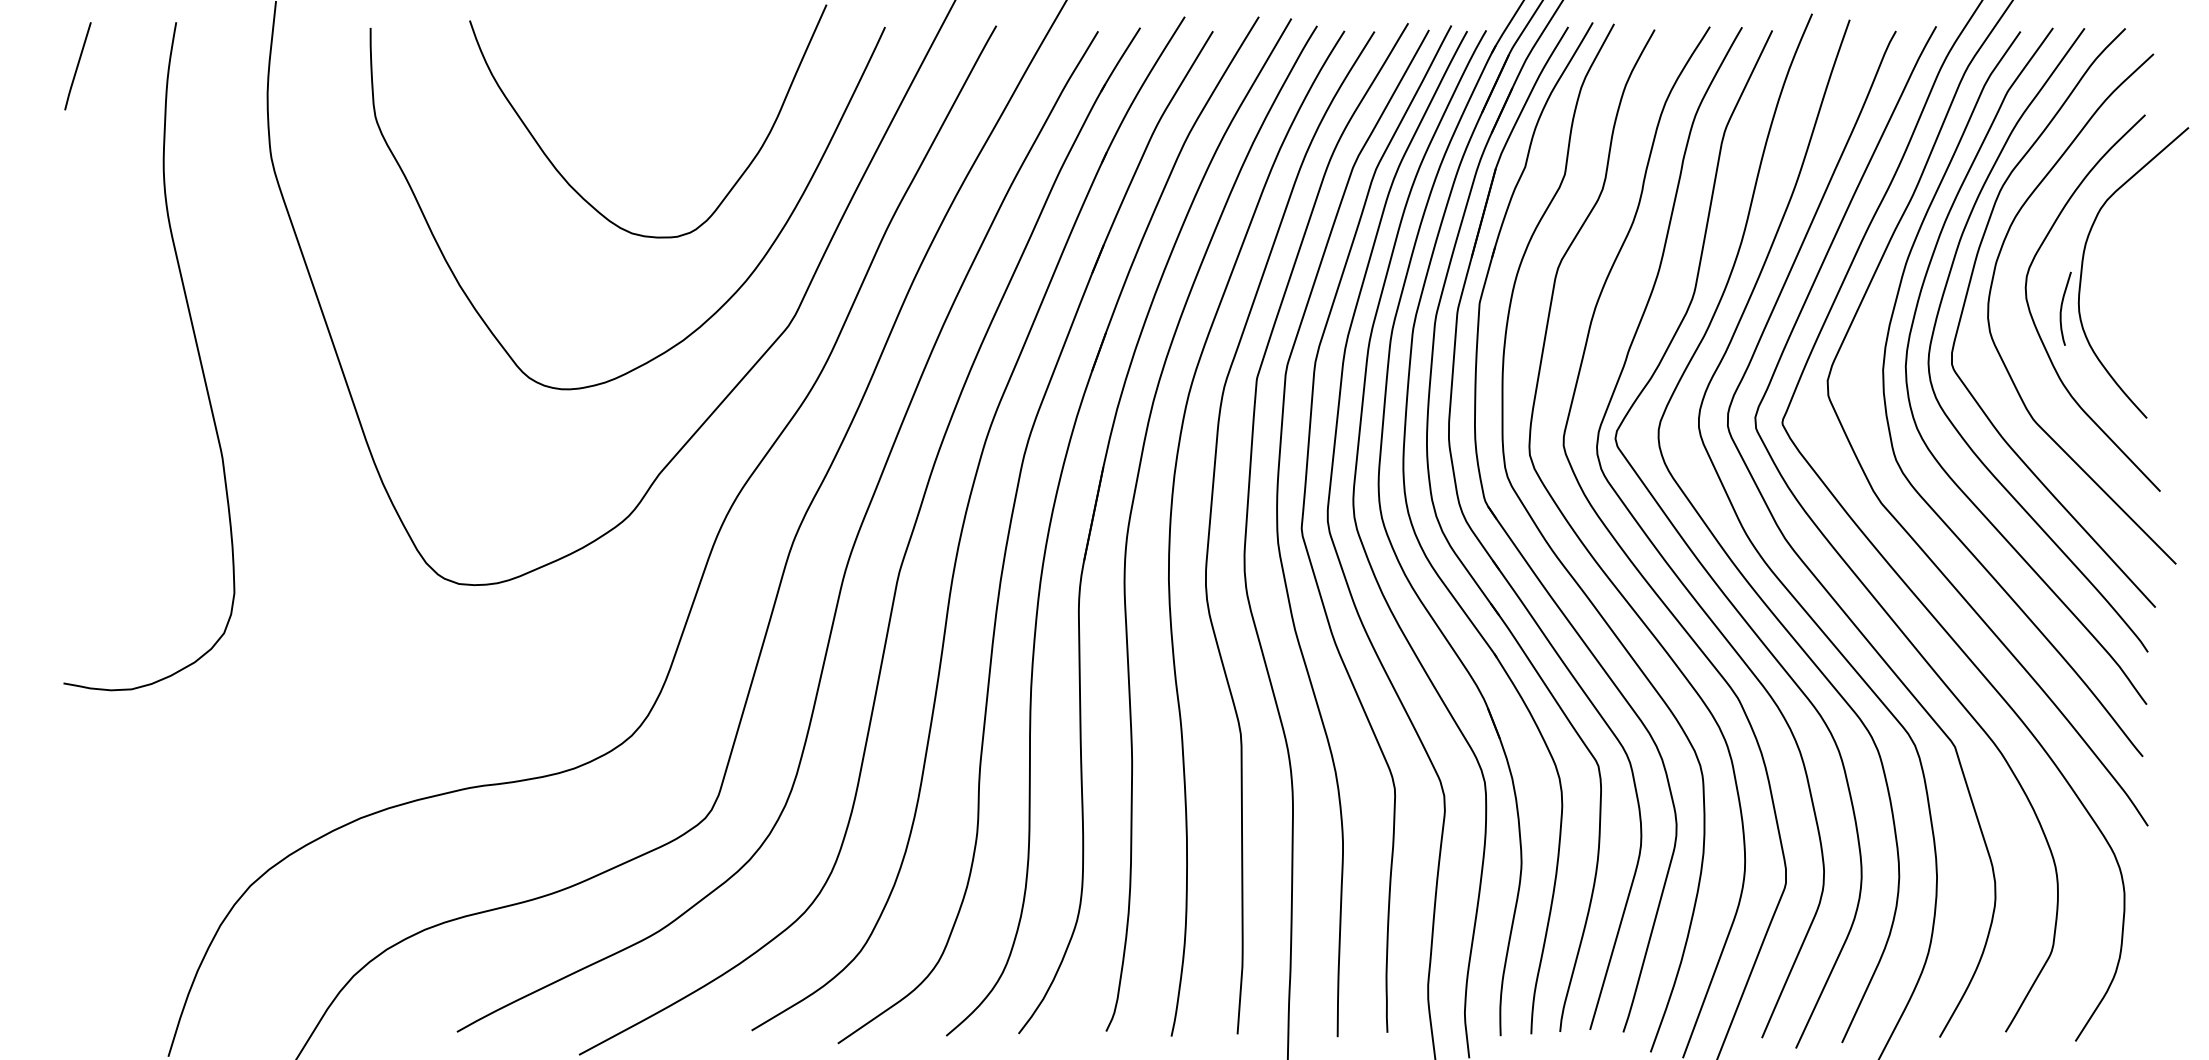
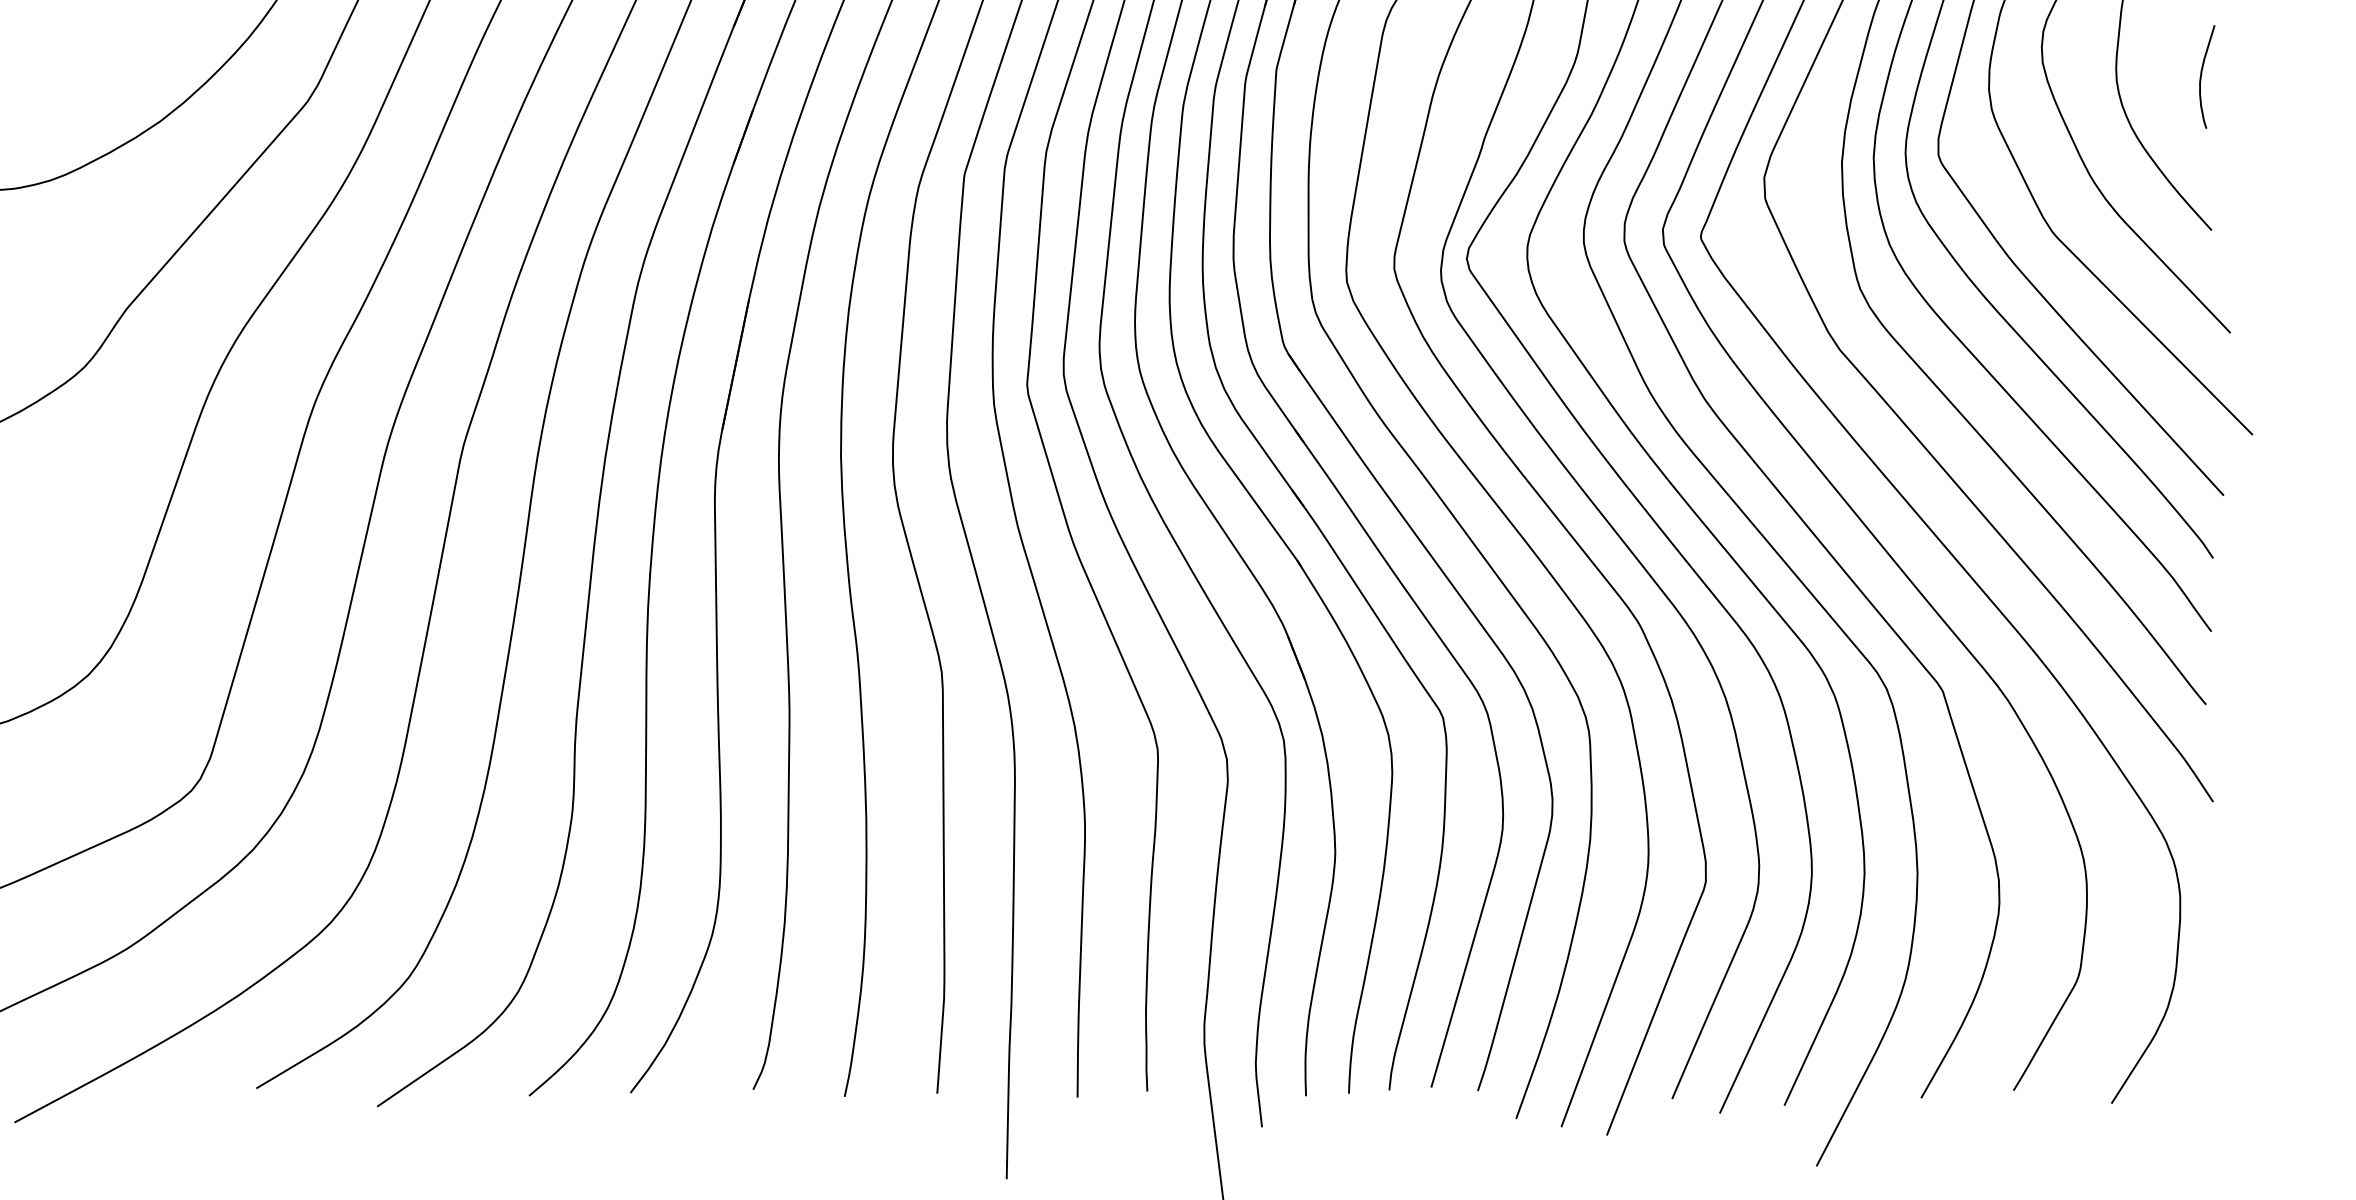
curve: (2062, 308) -> (2202, 76), moved

